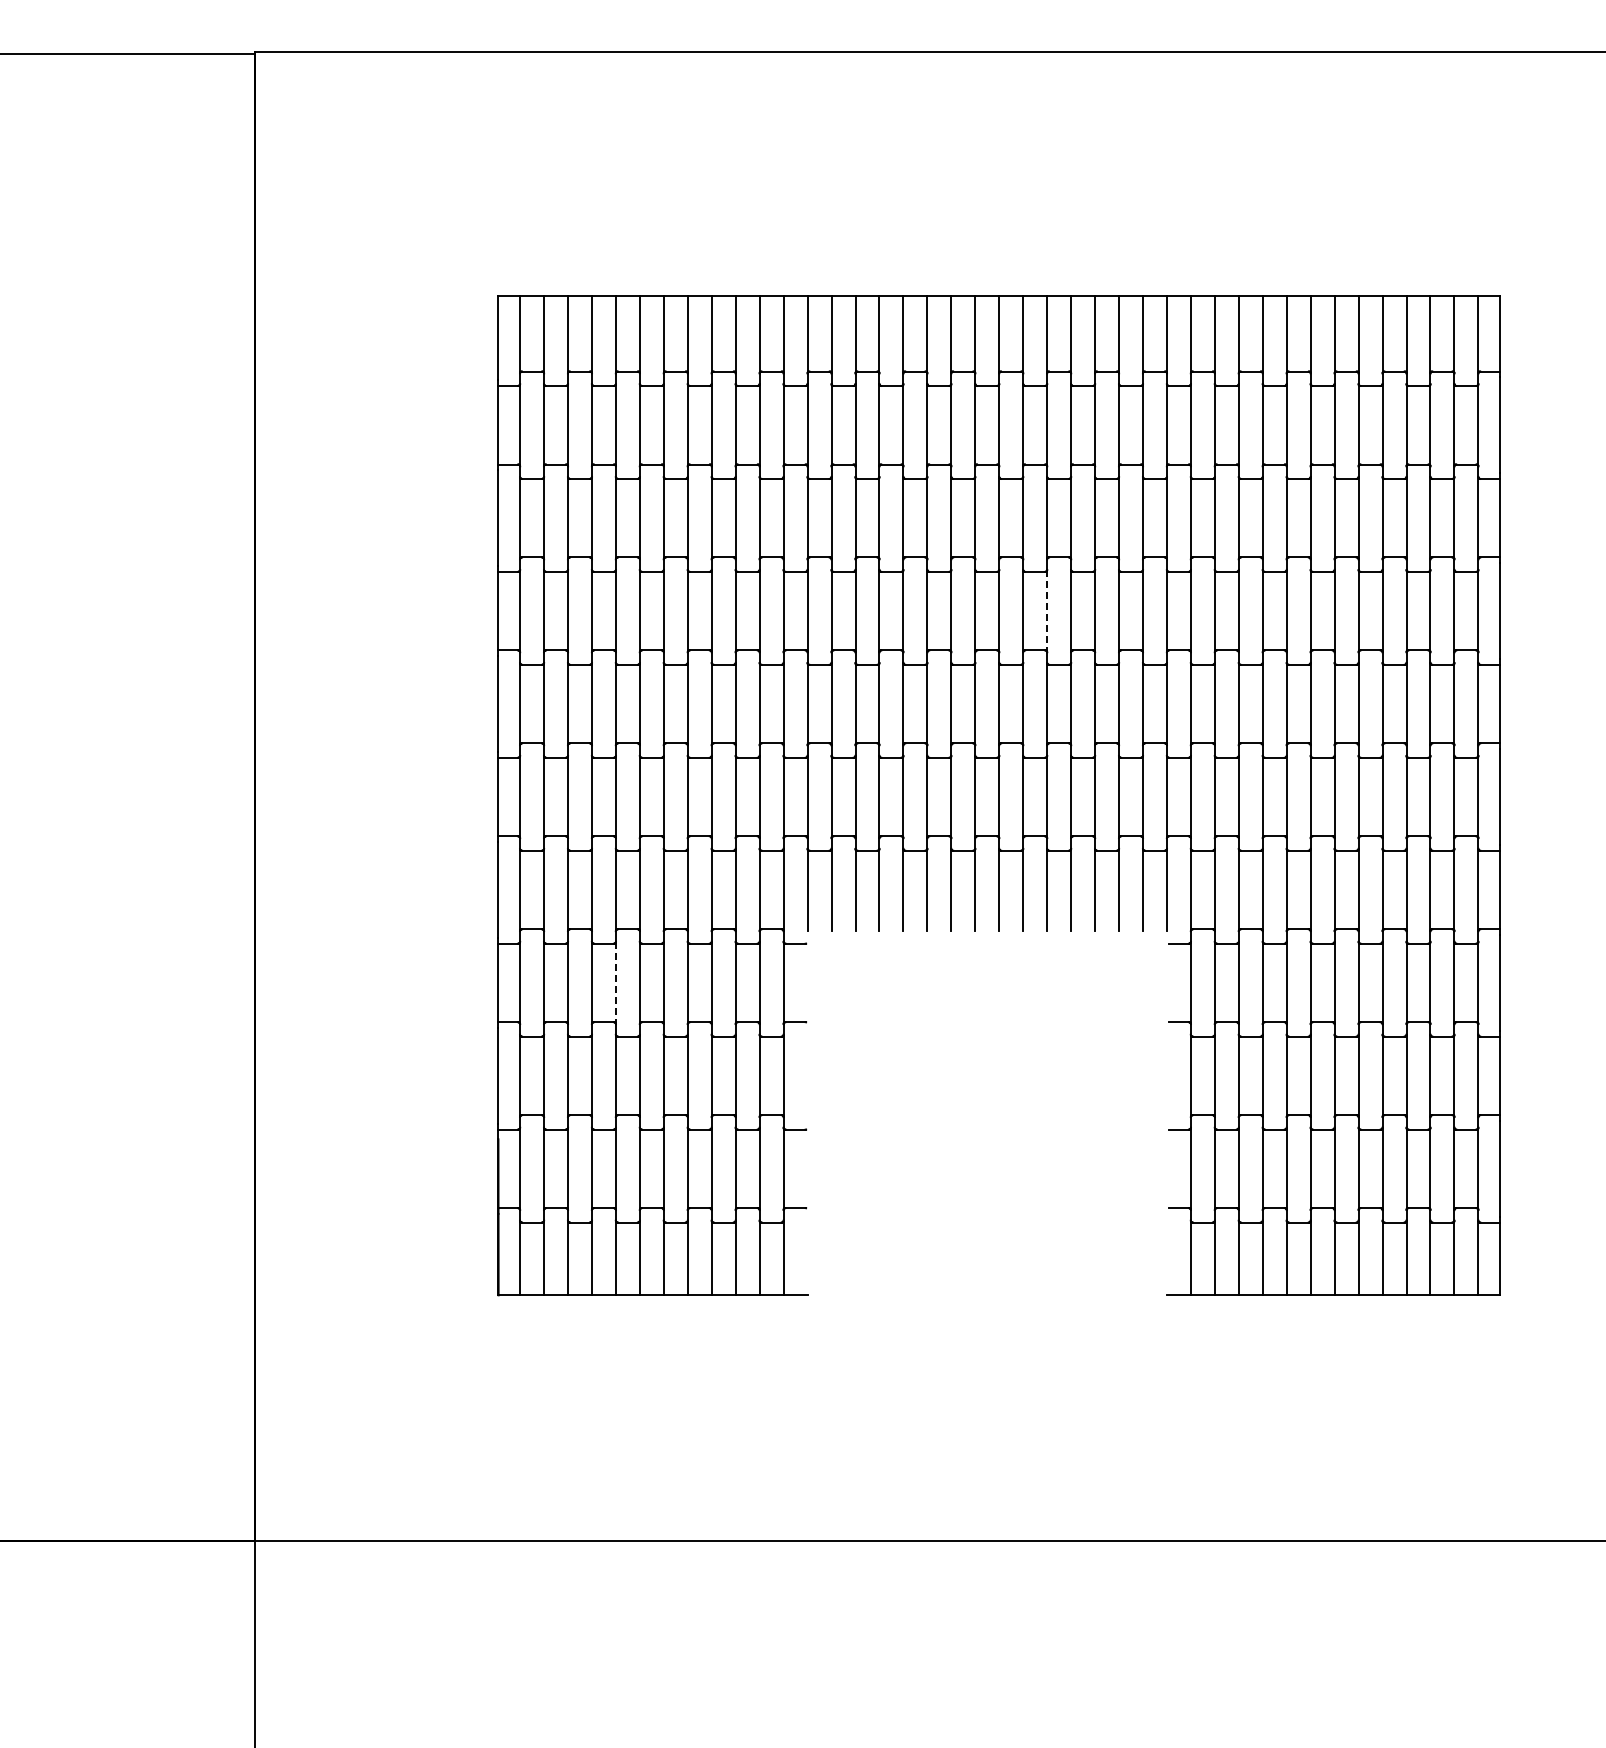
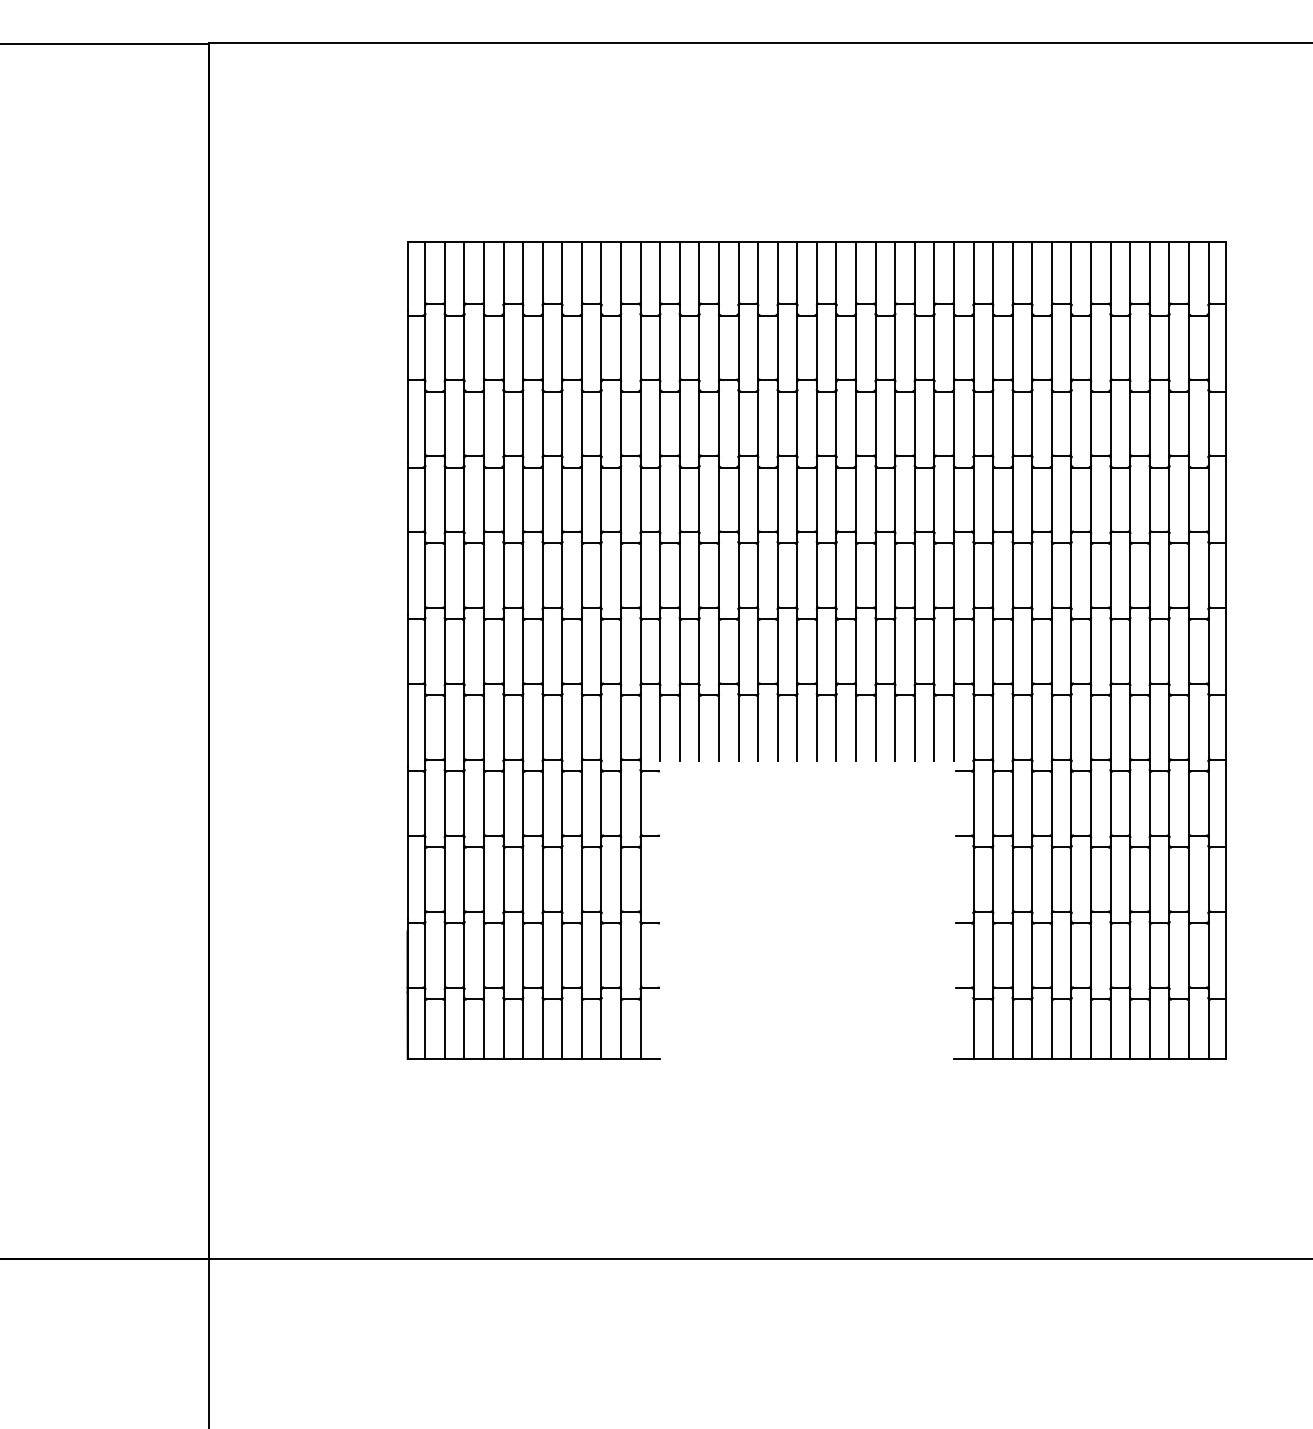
line: (1047, 611) -> (856, 499), dashed -> solid
line: (615, 983) -> (503, 804), dashed -> solid

